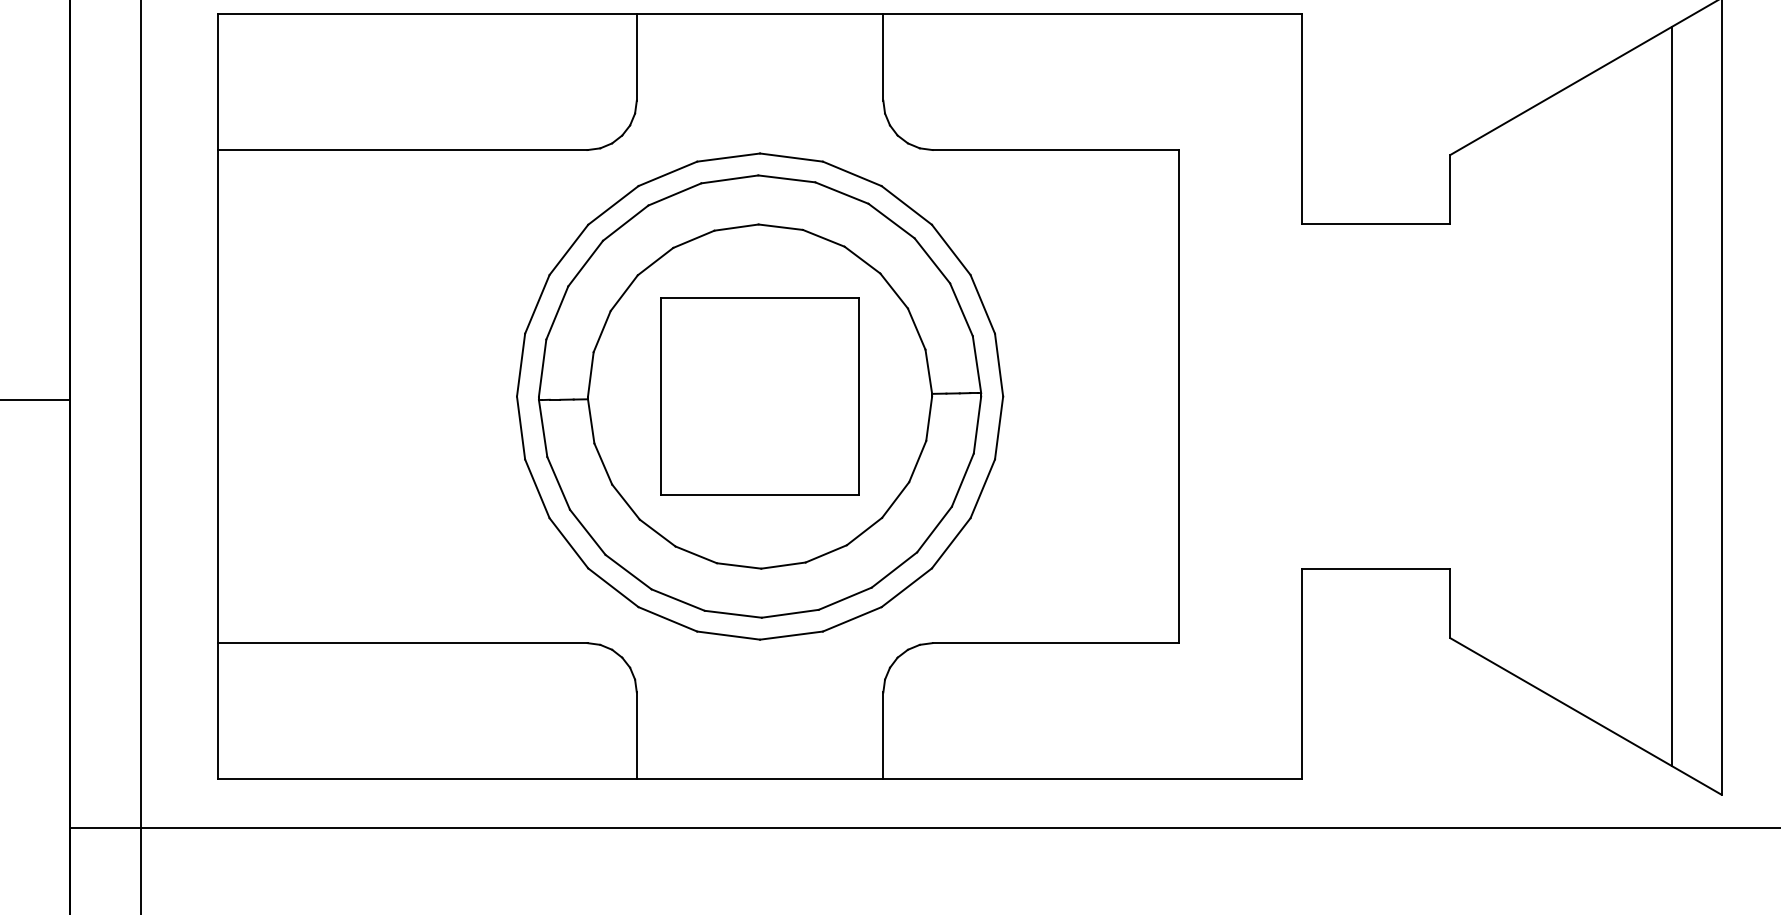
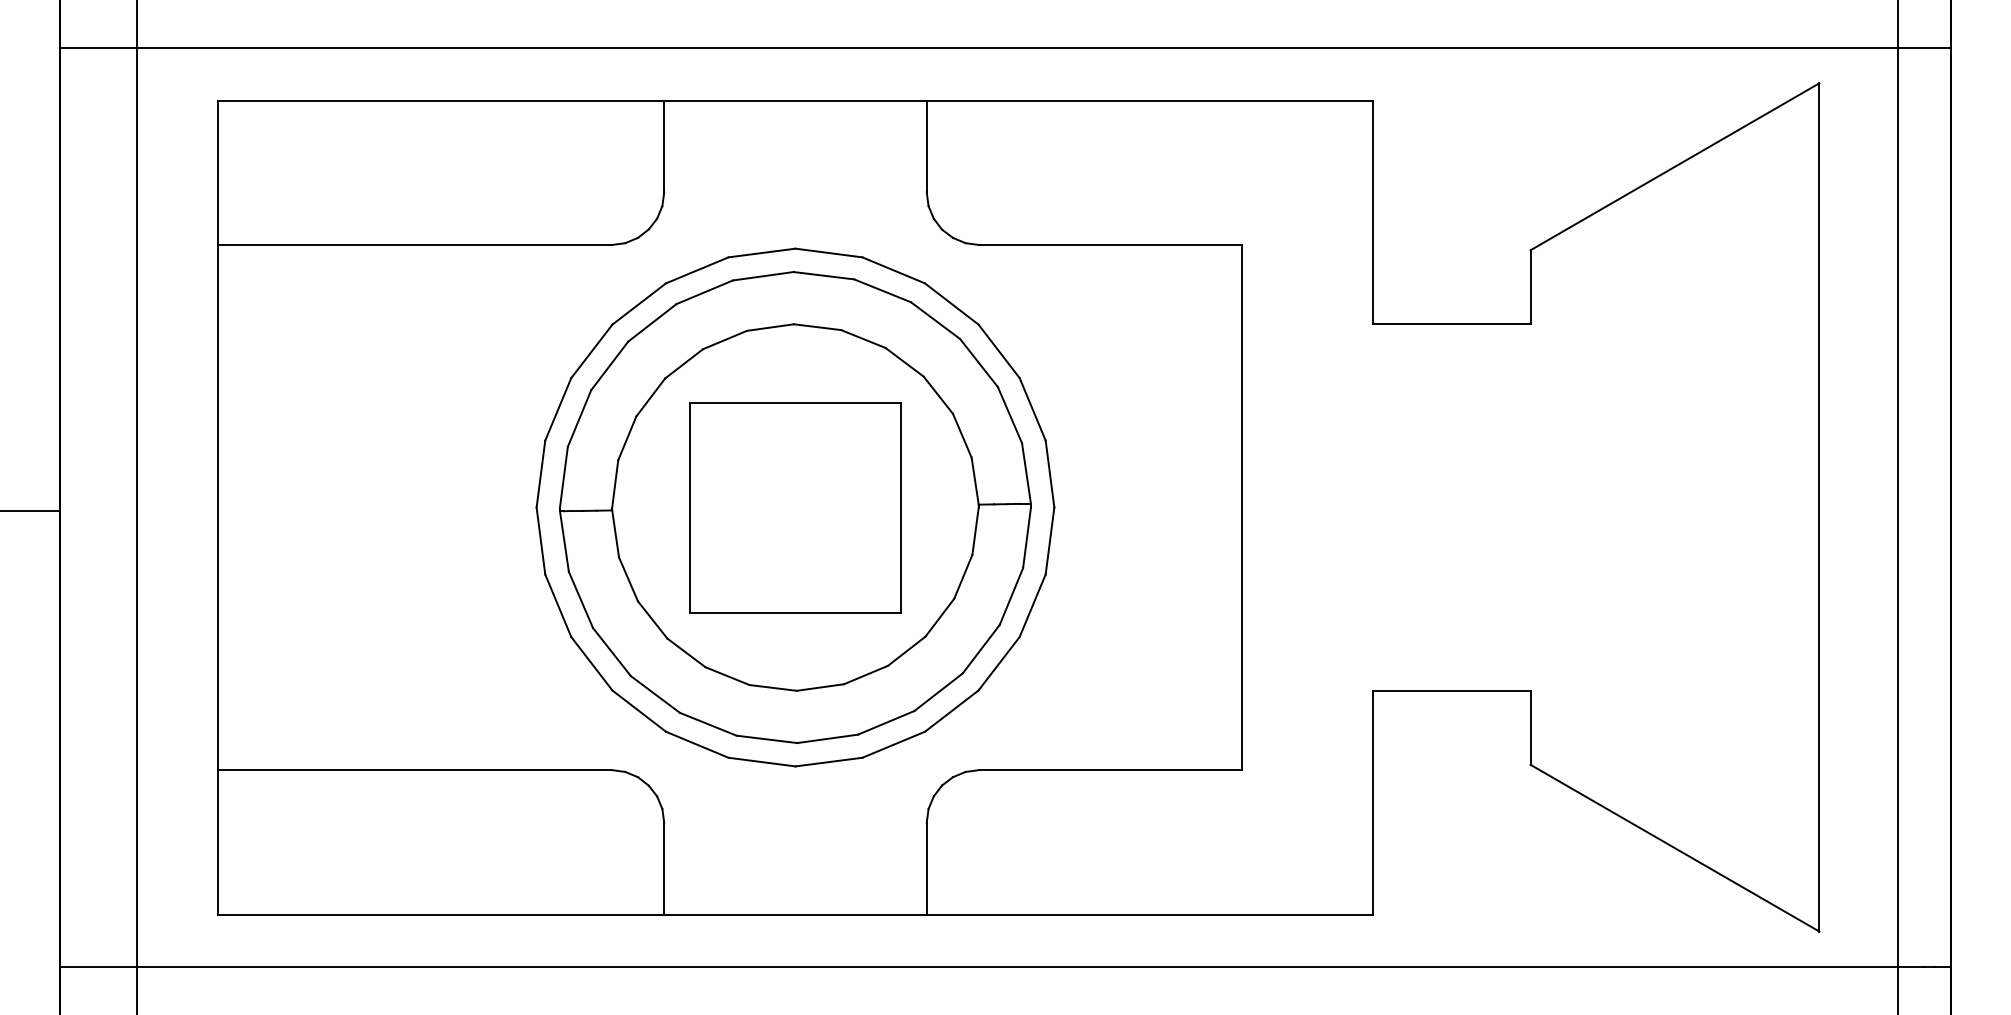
line: (1671, 396) -> (1766, 507), removed

